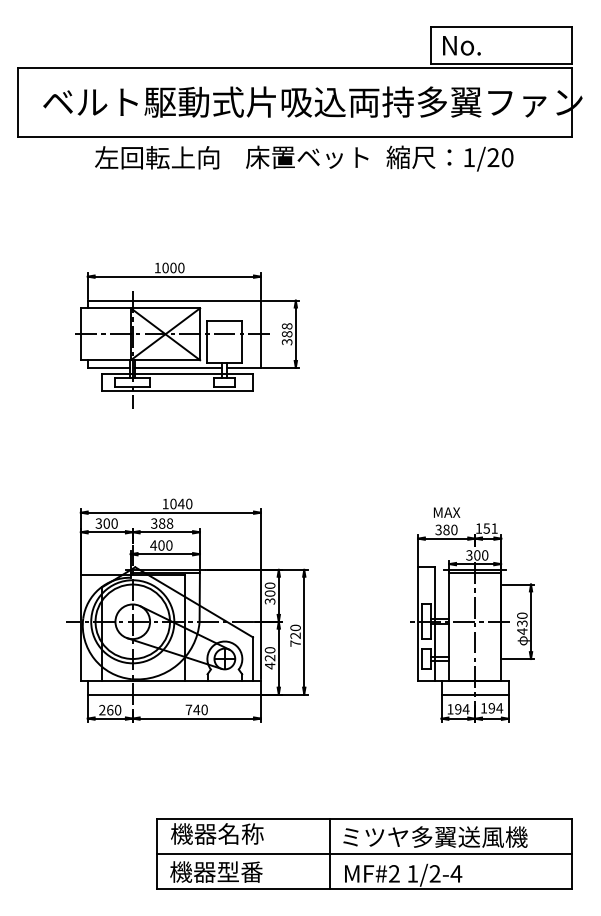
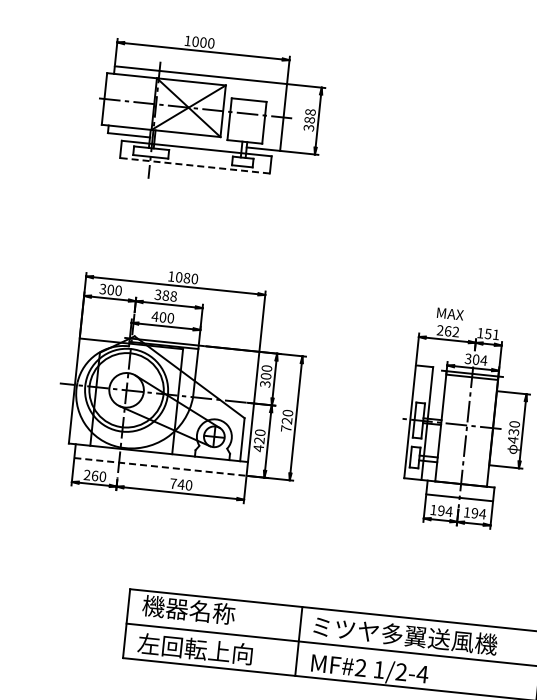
line: (178, 367) -> (198, 142), removed
line: (177, 391) -> (194, 165), solid -> dashed
text: (180, 503) -> (186, 277), 1040 -> 1080
text: (446, 529) -> (448, 330), 380 -> 262
text: (484, 555) -> (483, 360), 300 -> 304
line: (174, 694) -> (160, 466), solid -> dashed
text: (227, 871) -> (195, 648), 機器型番 -> 左回転上向

